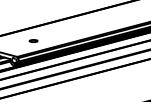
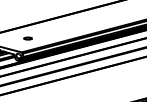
part: (33, 40) -> (27, 38), moved

